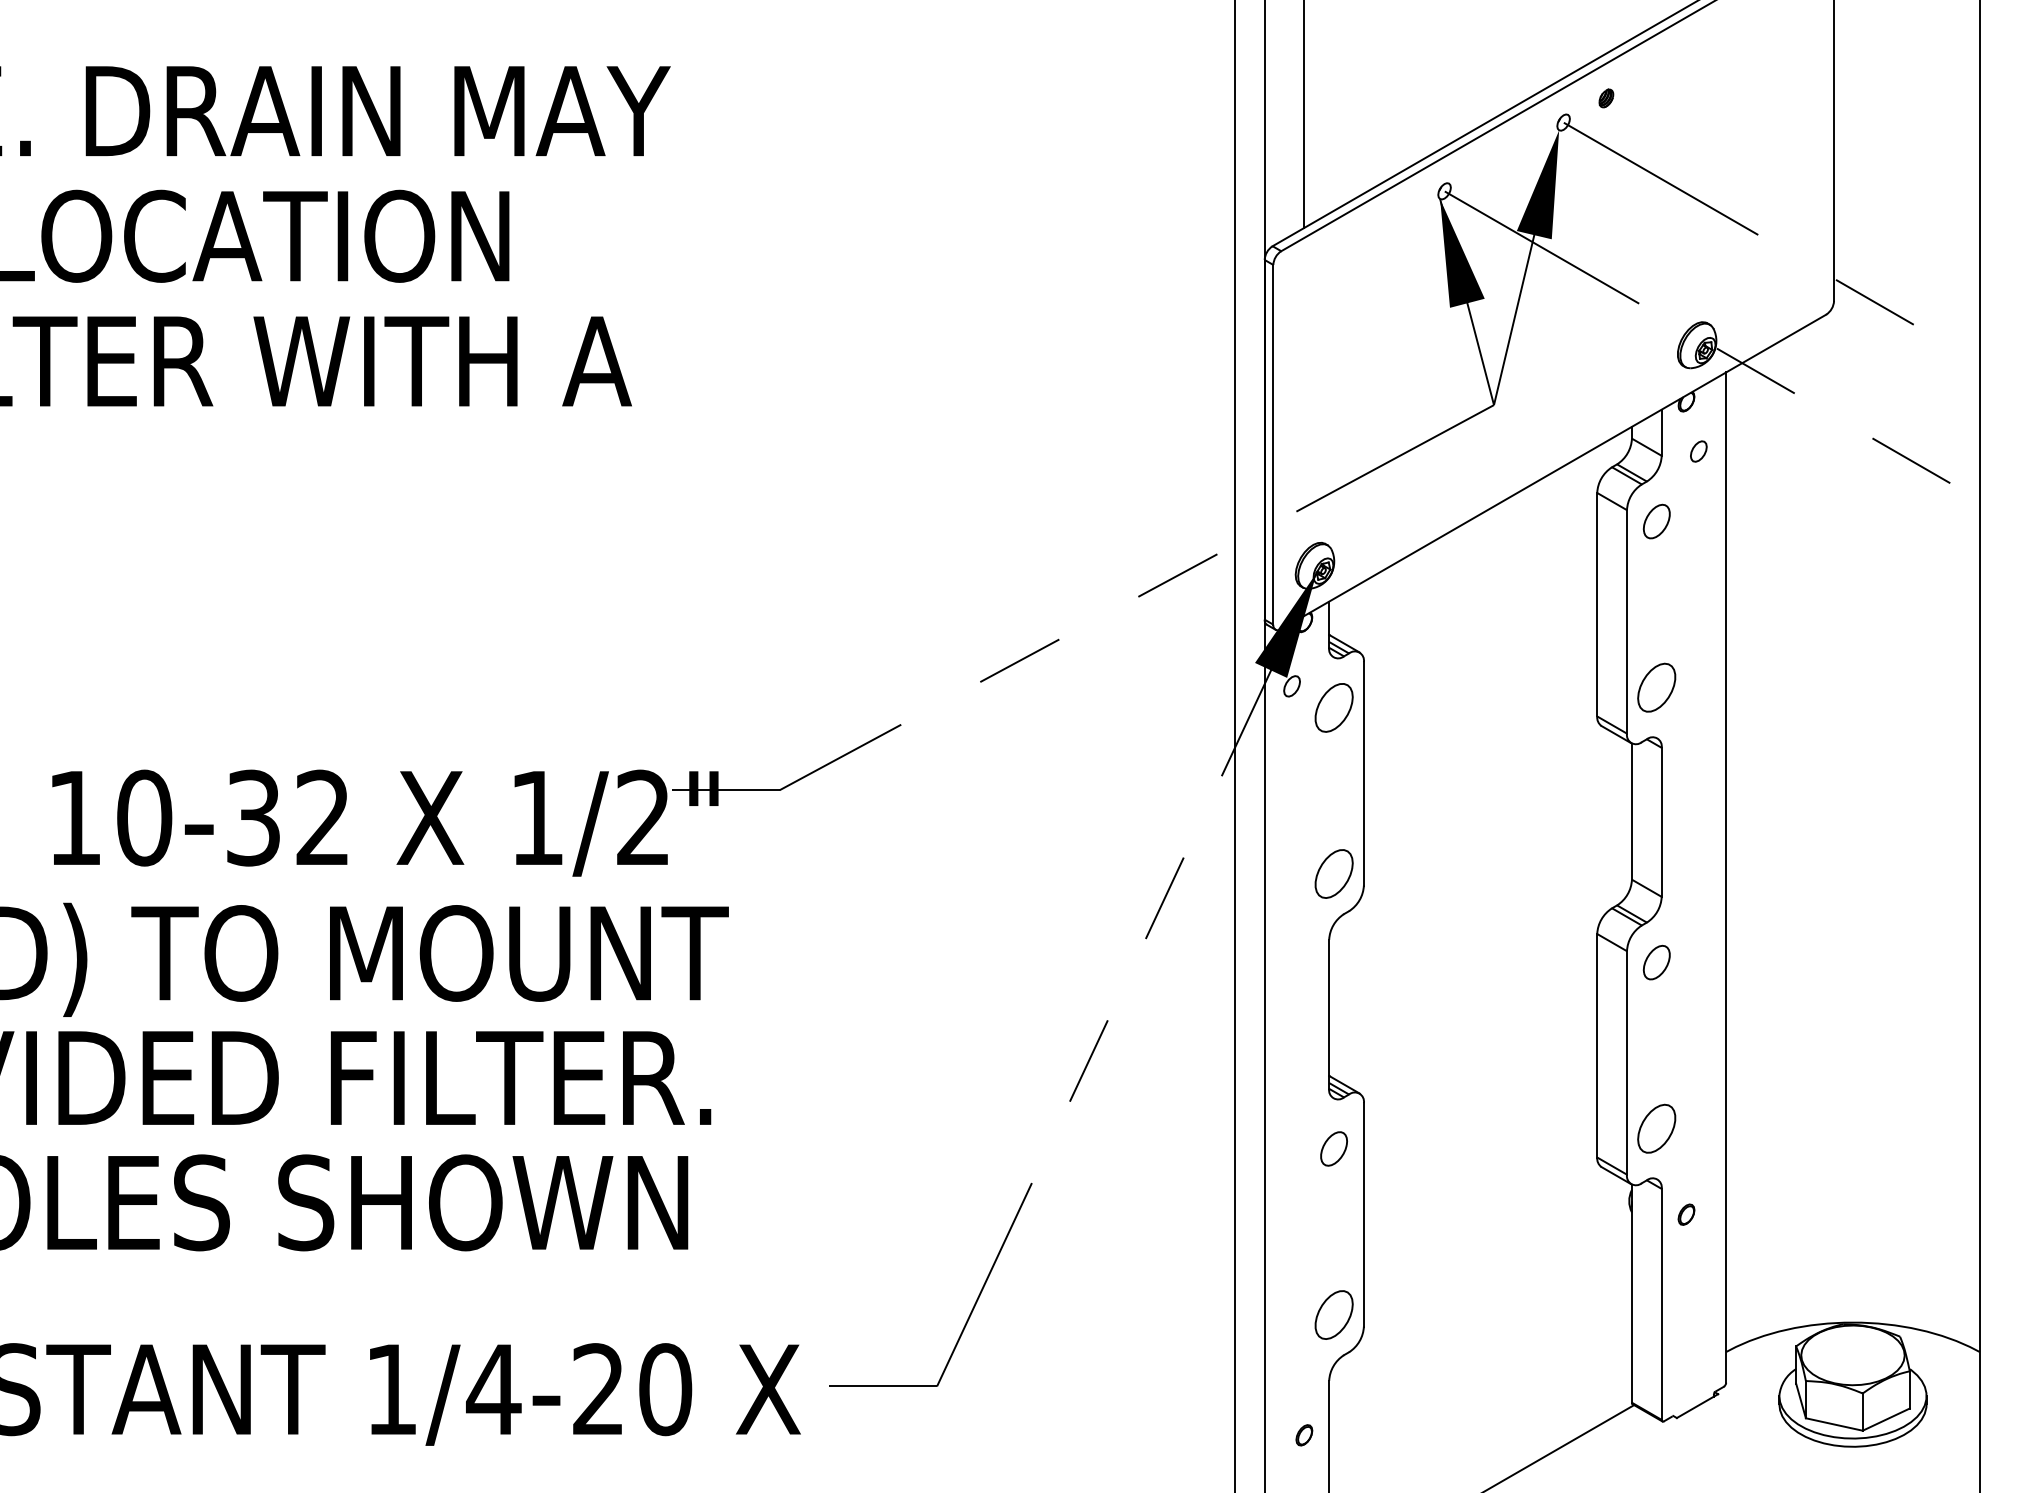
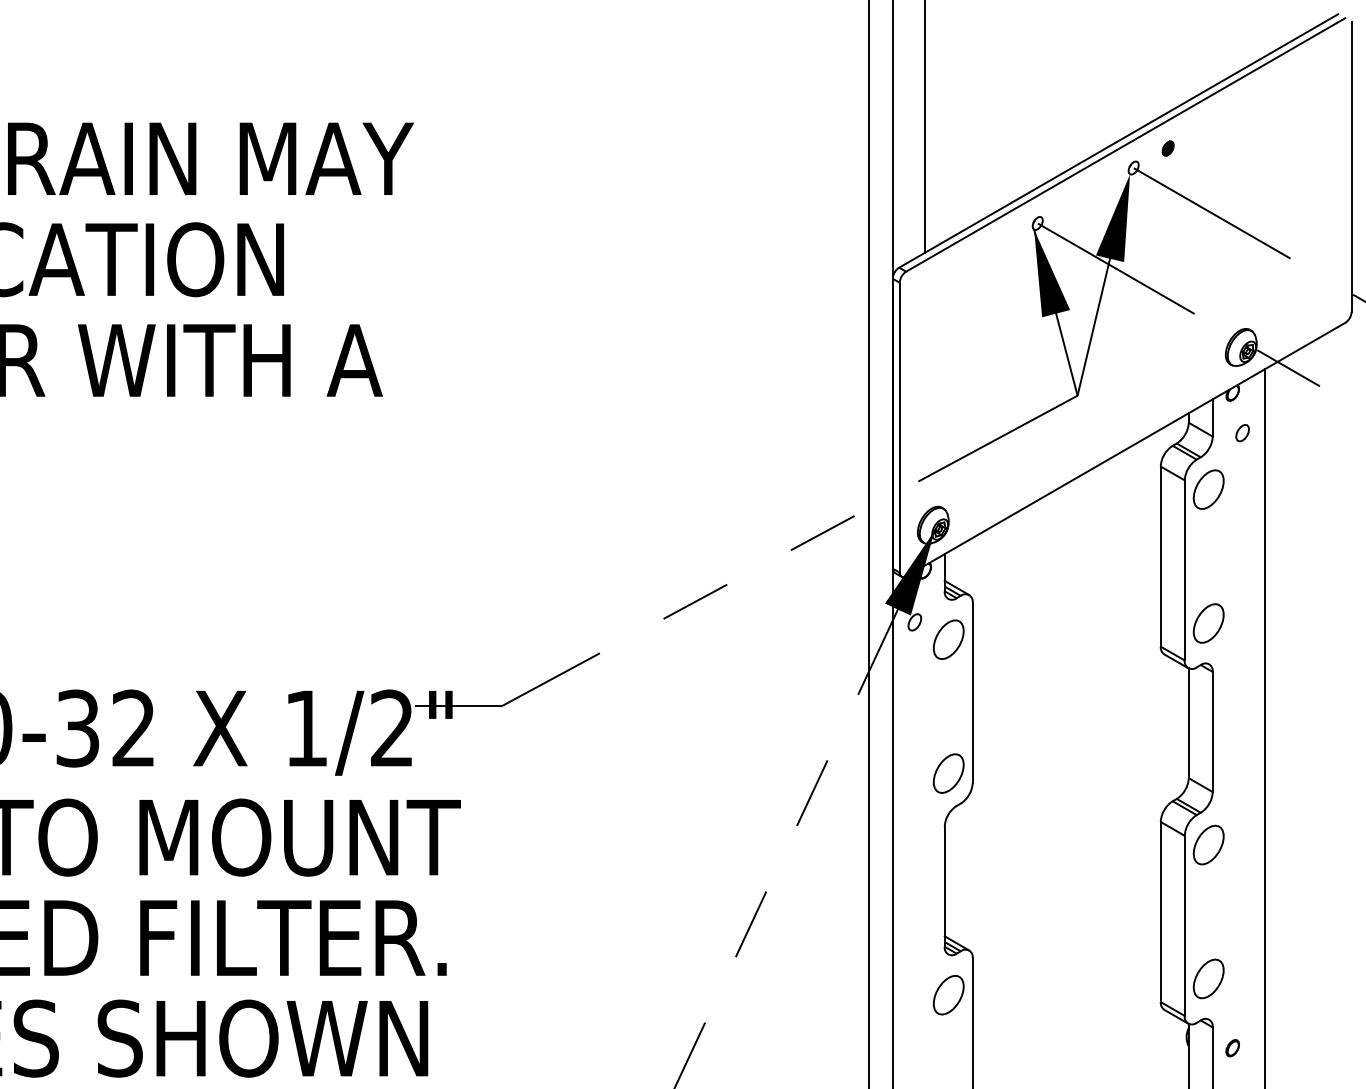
part: (1656, 521) -> (1208, 489), size x1.43
part: (1656, 962) -> (1208, 844), size x1.43
part: (1333, 1148) -> (948, 994), size x1.43

